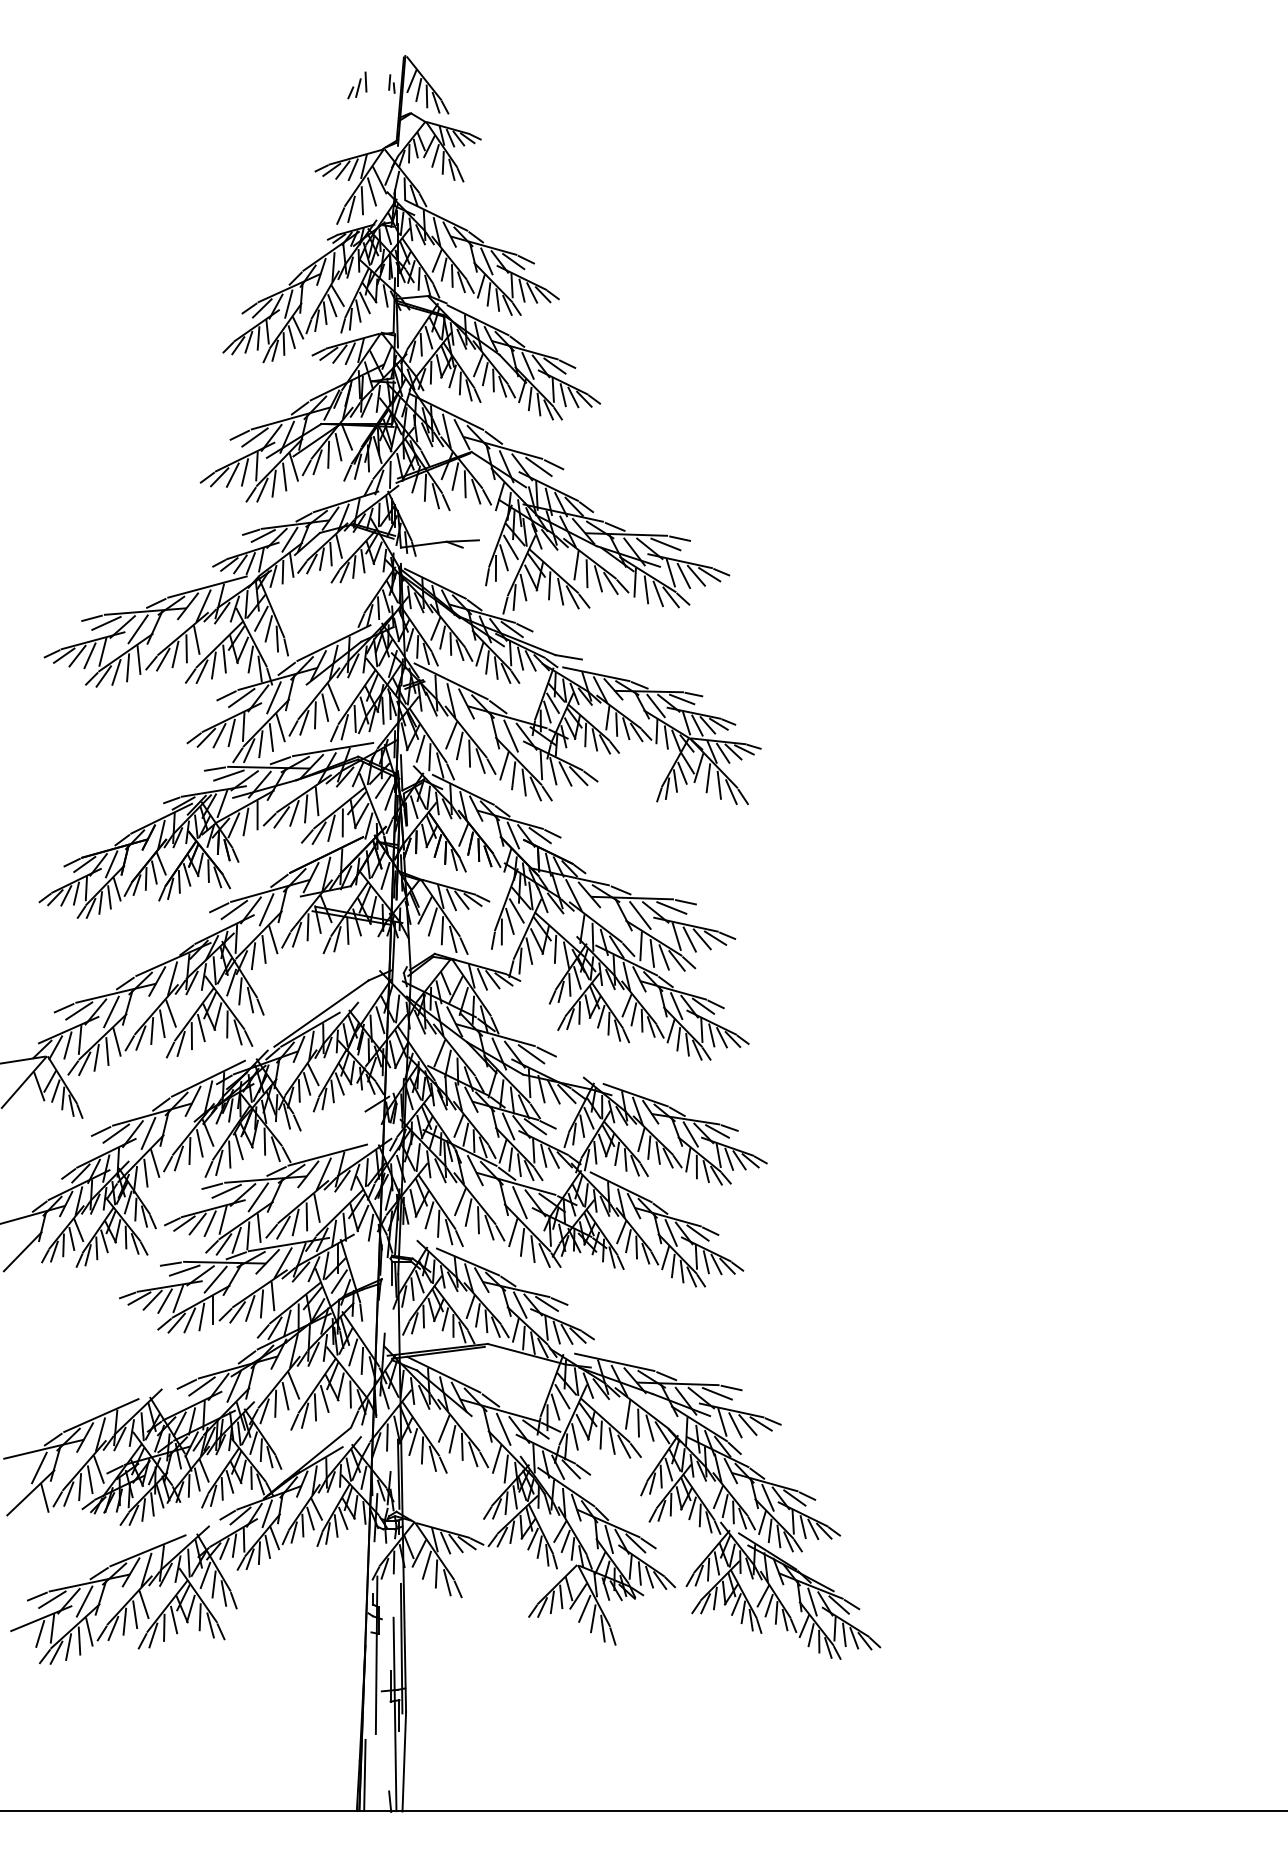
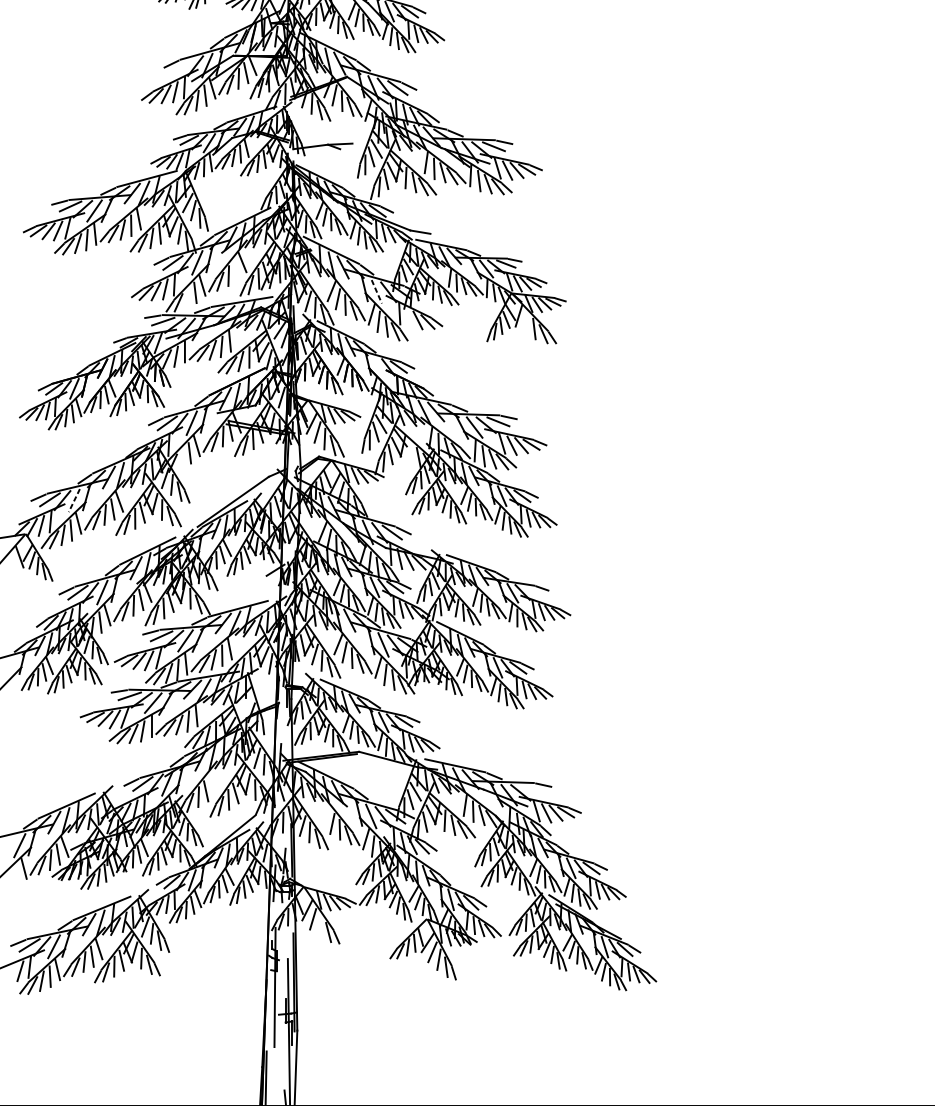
line: (254, 437) -> (182, 65), removed
line: (325, 707) -> (236, 270), removed
line: (511, 736) -> (377, 292), solid -> dashed
line: (260, 744) -> (187, 298), removed
line: (553, 771) -> (408, 318), removed
line: (708, 778) -> (526, 323), removed
line: (512, 835) -> (377, 367), removed
line: (555, 948) -> (410, 452), removed
line: (253, 956) -> (181, 458), removed
line: (111, 1011) -> (74, 500), solid -> dashed
line: (717, 1131) -> (533, 591), removed
line: (338, 1281) -> (246, 704), removed
line: (293, 1385) -> (212, 783), removed
line: (716, 1393) -> (532, 789), removed
line: (443, 1428) -> (325, 815), removed
line: (436, 1573) -> (320, 925), removed

